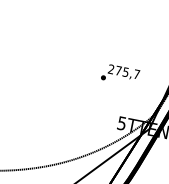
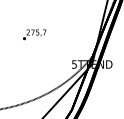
text: (120, 74) -> (34, 34), moved

